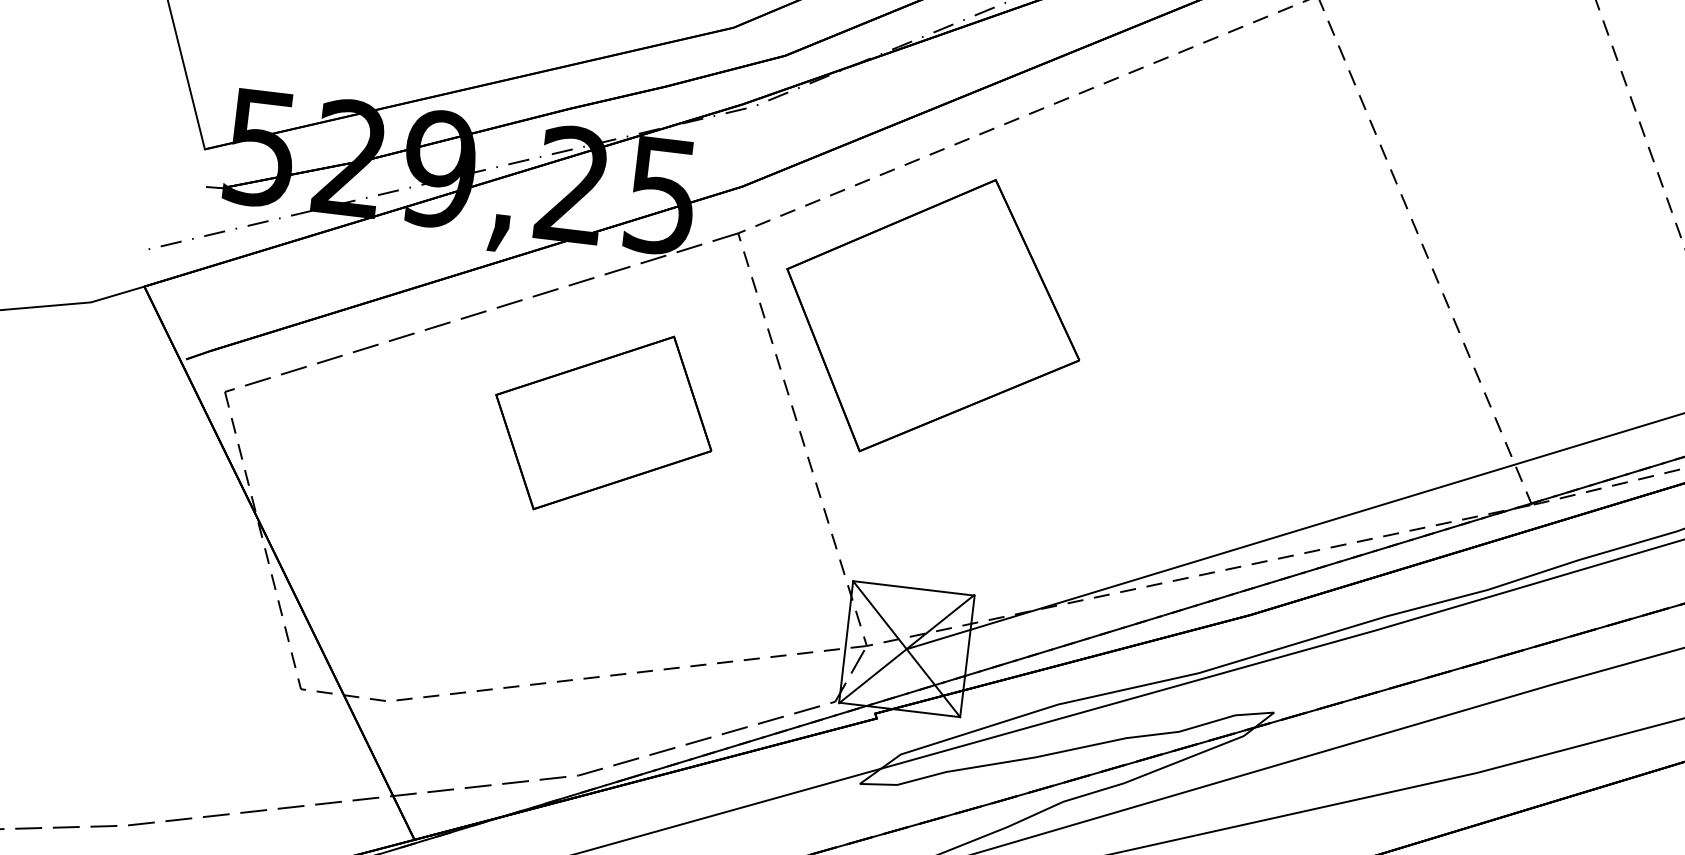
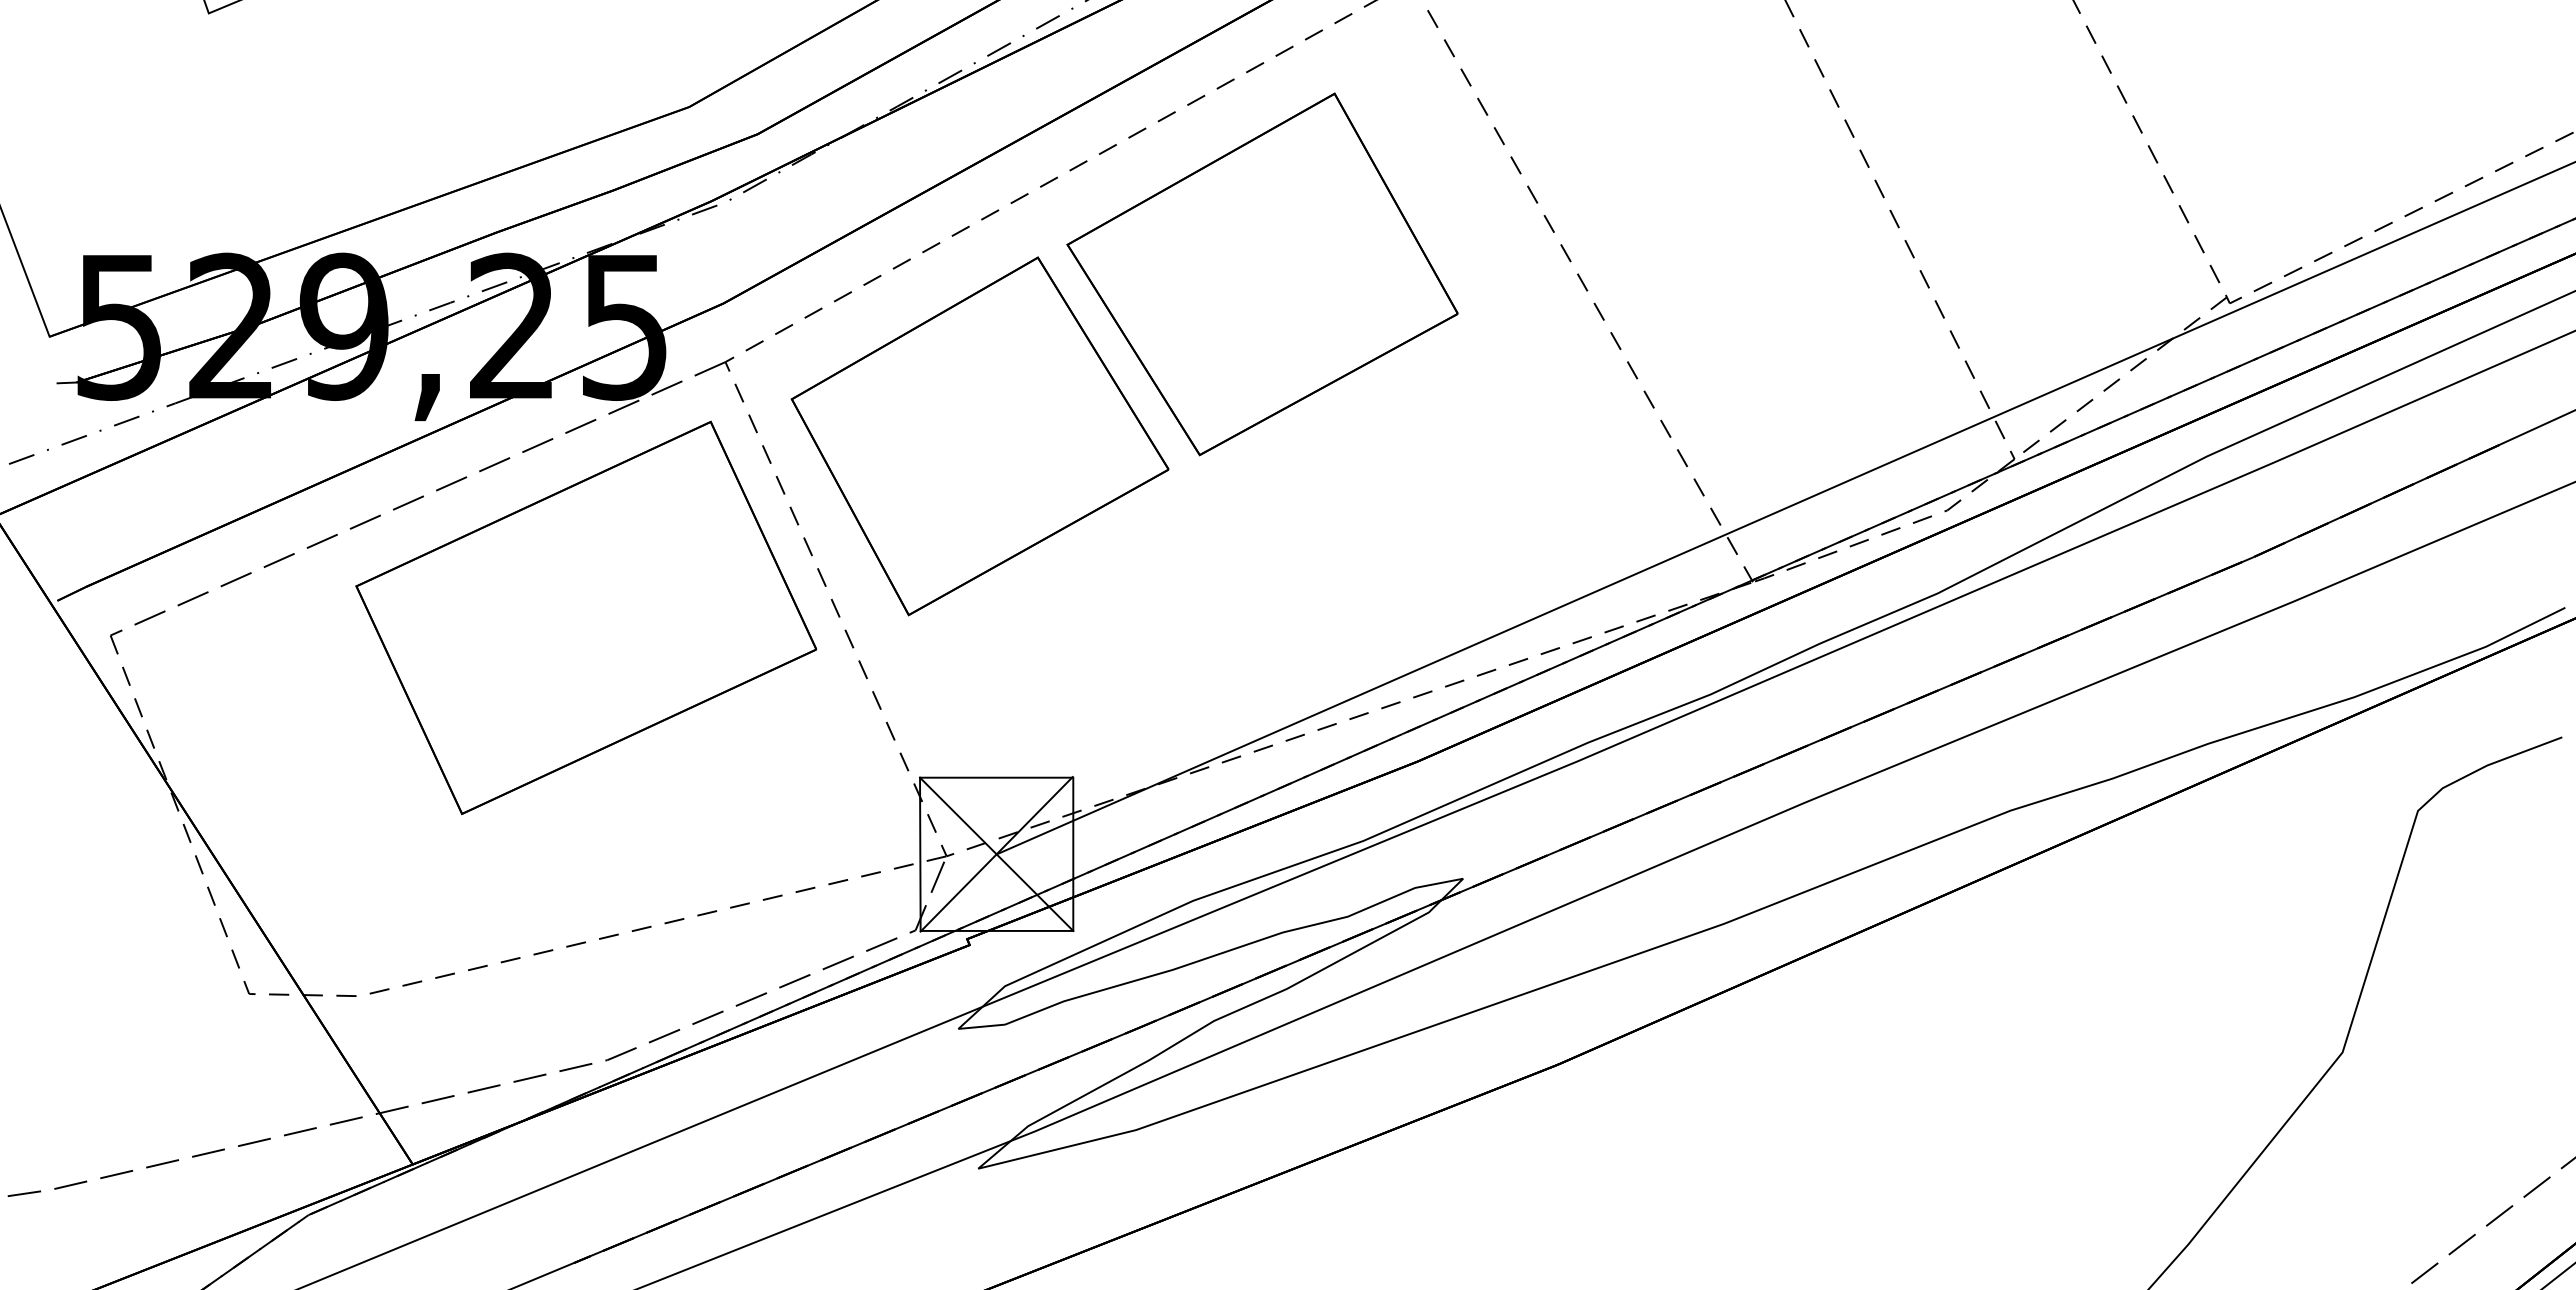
part: (1172, 214) -> (1262, 274), added
part: (603, 422) -> (586, 617), size x1.67

